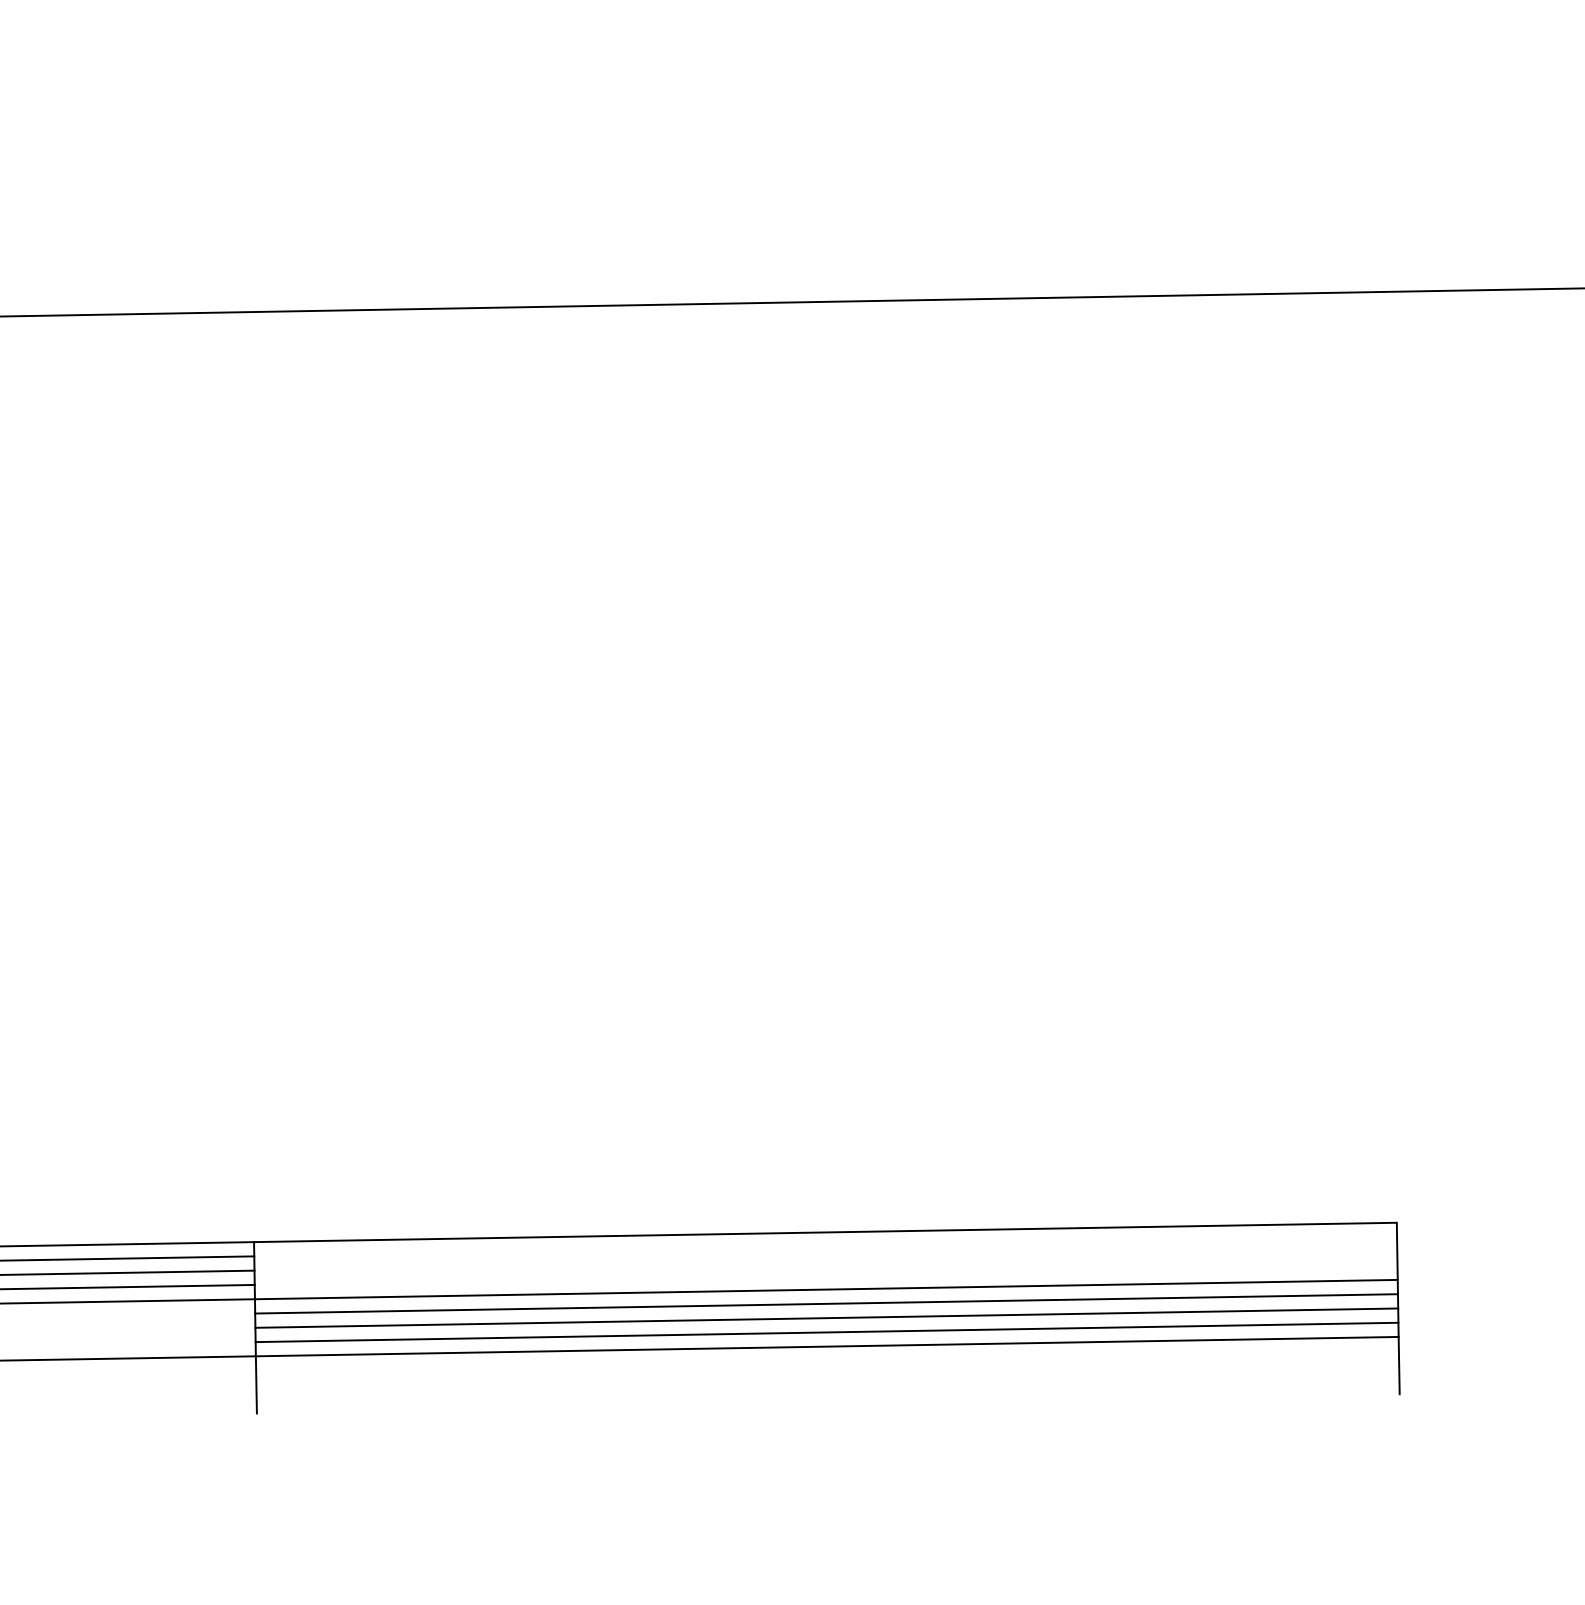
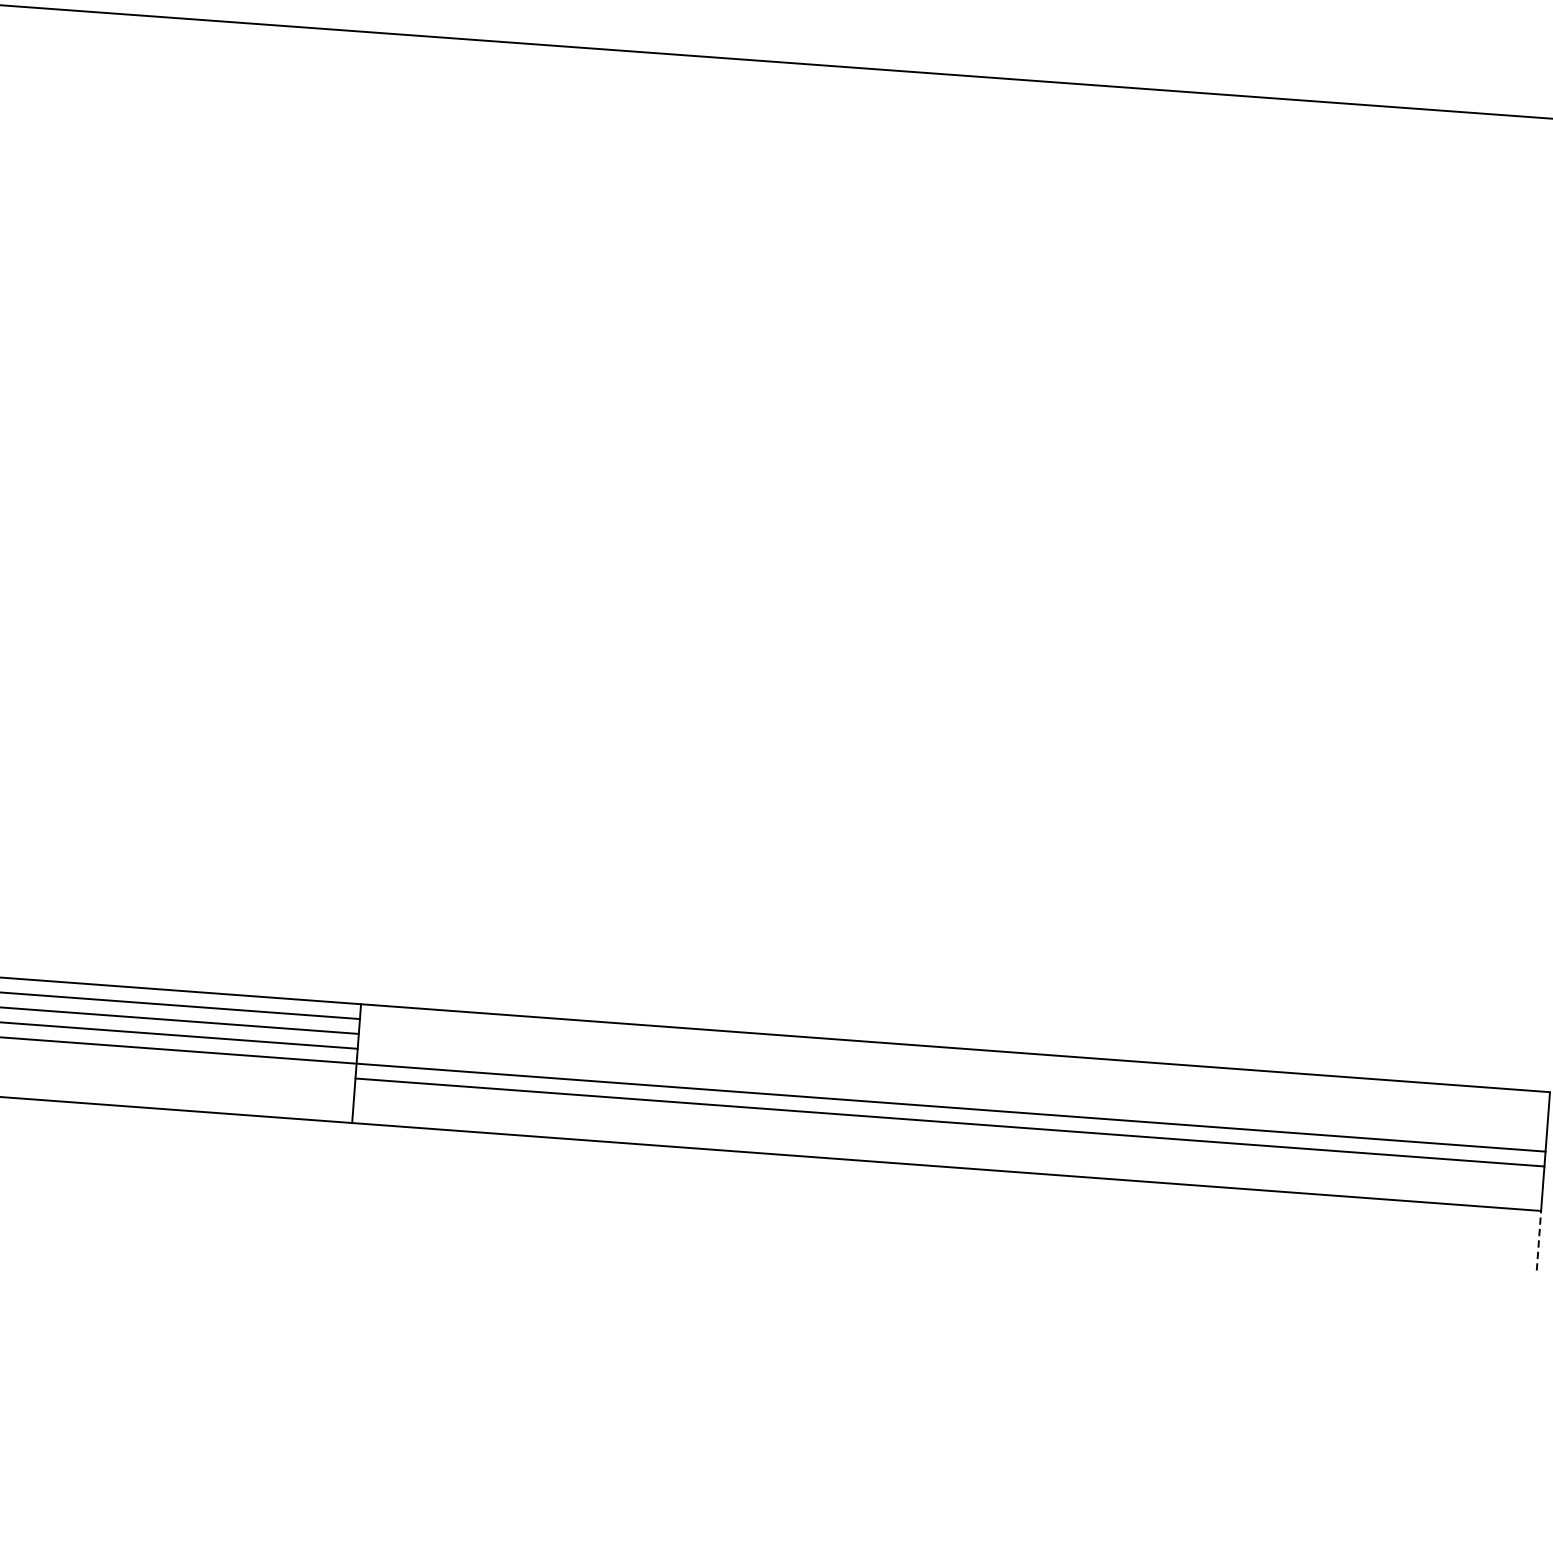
line: (826, 1317) -> (948, 1136), removed
line: (826, 1332) -> (947, 1152), removed
line: (1399, 1365) -> (1539, 1240), solid -> dashed
line: (255, 1384) -> (349, 1152), removed

